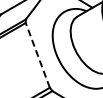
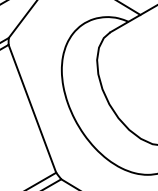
line: (37, 55) -> (31, 109), dashed -> solid

